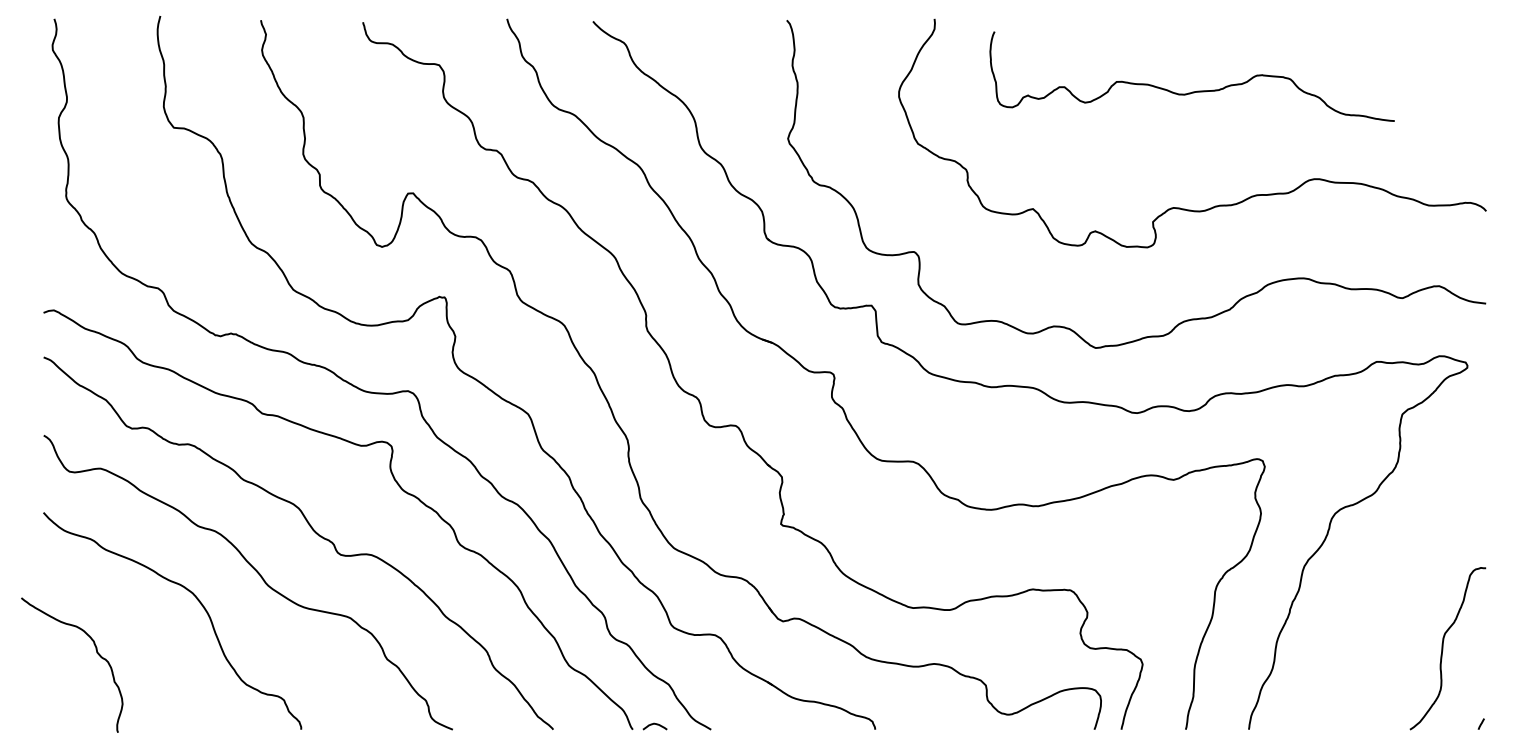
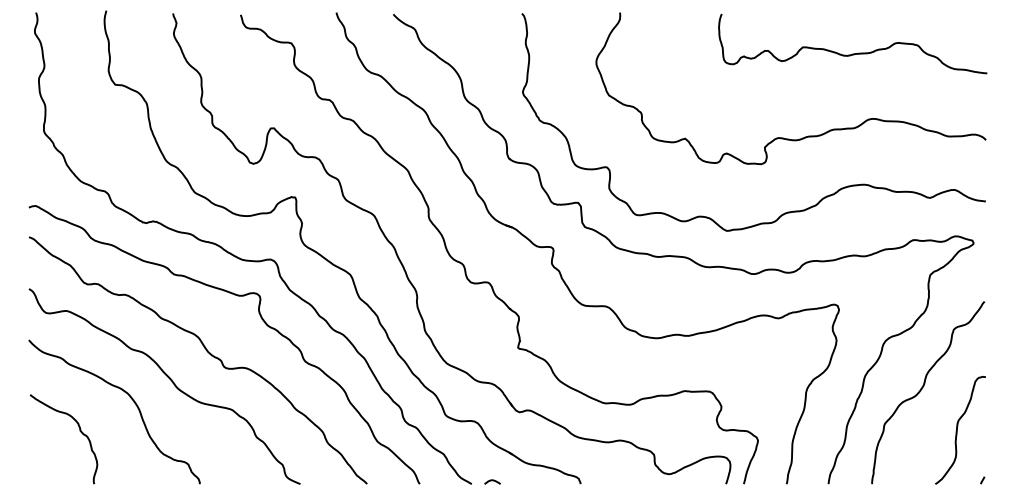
curve: (1191, 91) -> (852, 53), moved
curve: (1390, 587) -> (922, 389), added
curve: (95, 653) -> (79, 431), moved
curve: (654, 725) -> (492, 481), moved

